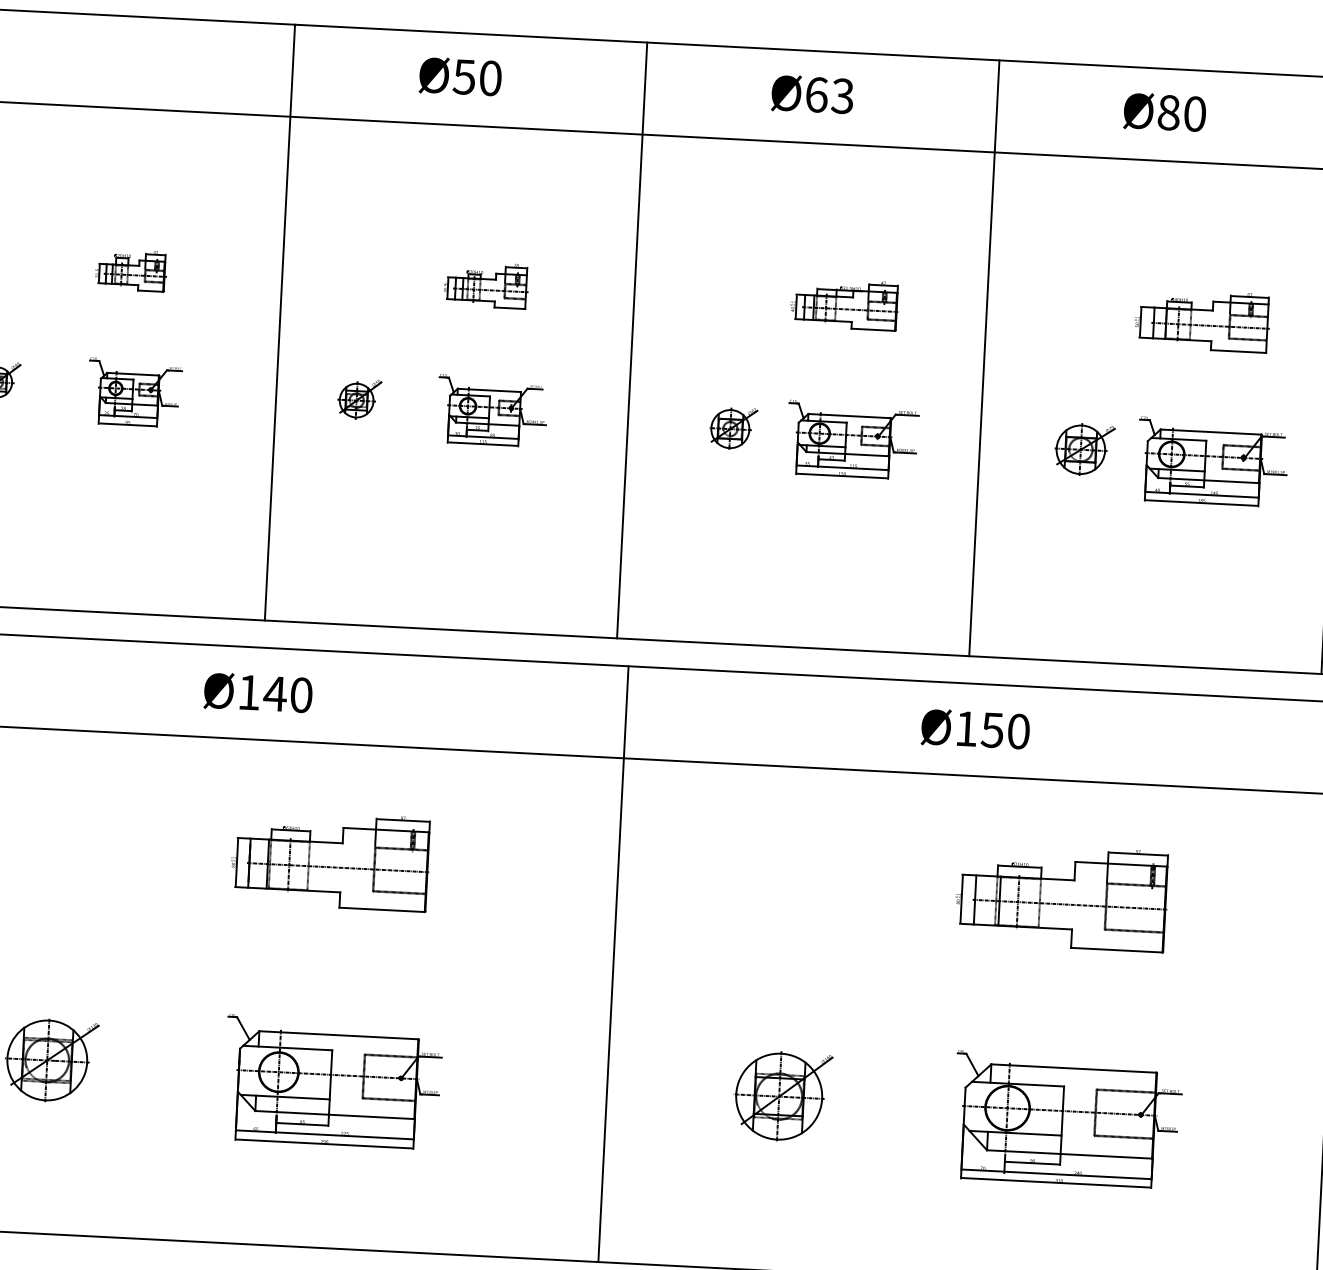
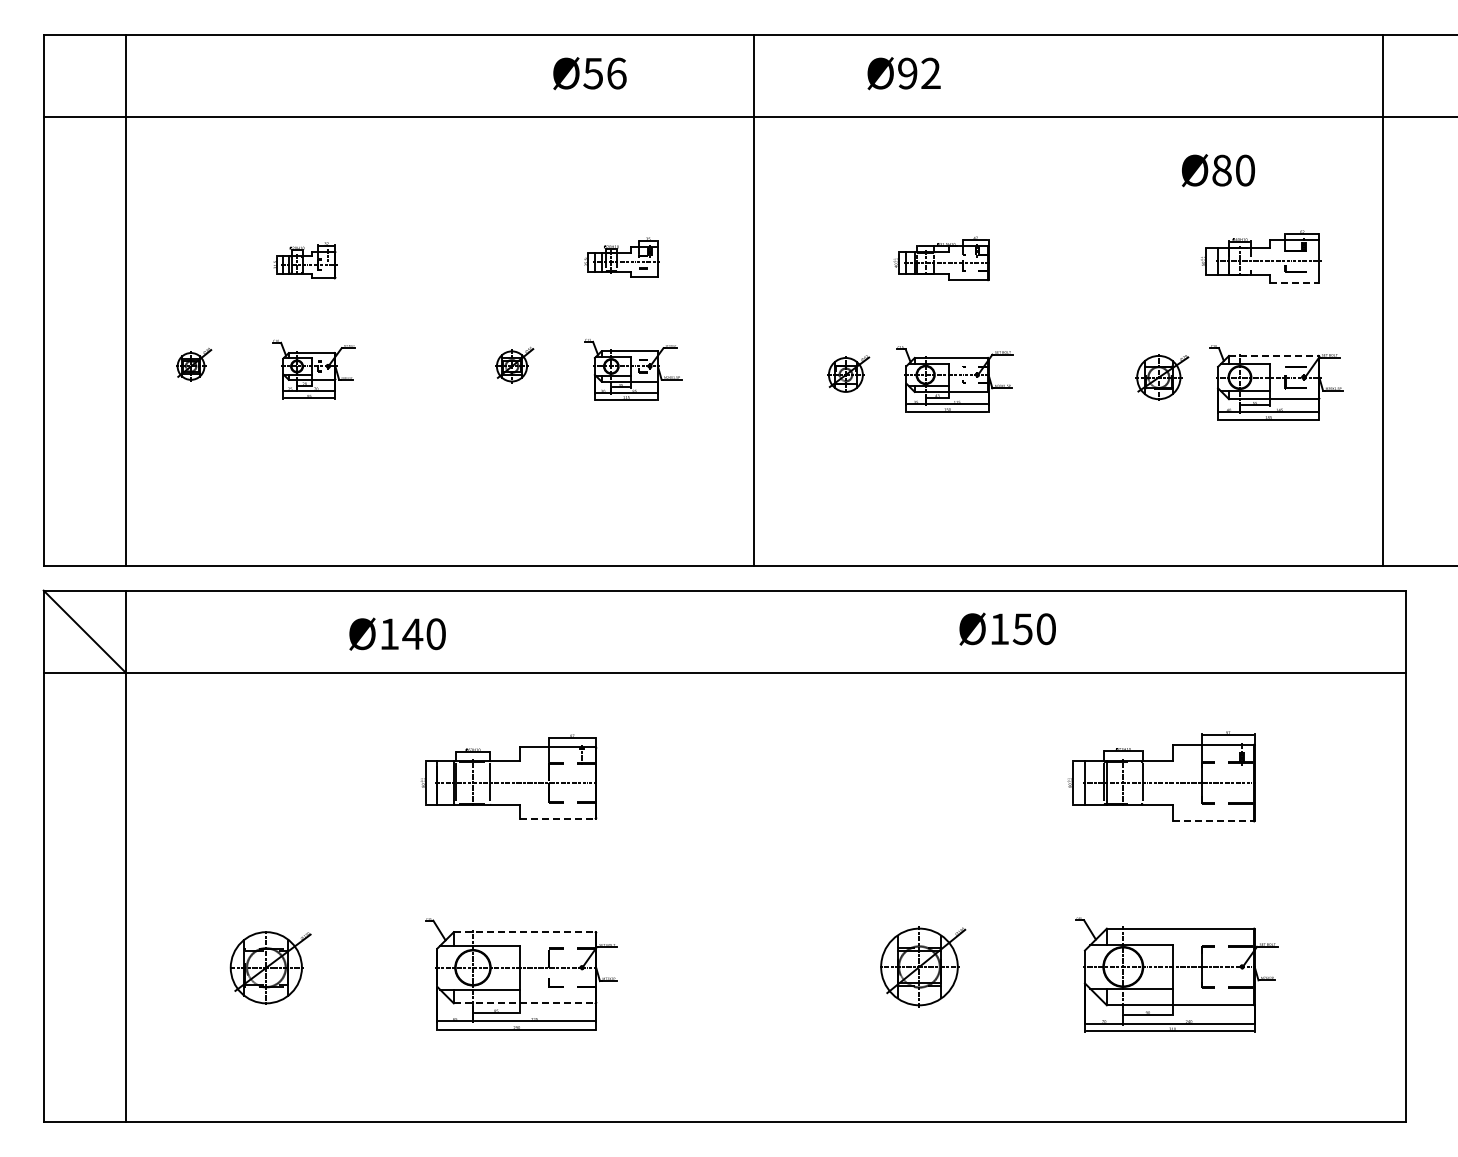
text: (490, 78) -> (616, 73), Ø50 -> Ø56
text: (829, 95) -> (919, 73), Ø63 -> Ø92
text: (1164, 112) -> (1218, 170), moved
line: (280, 322) -> (440, 300), removed
line: (1238, 352) -> (1294, 283), solid -> dashed
line: (984, 358) -> (1068, 300), removed
line: (1210, 431) -> (1273, 355), solid -> dashed
text: (258, 692) -> (397, 633), moved
text: (975, 728) -> (1007, 628), moved
line: (383, 909) -> (558, 818), solid -> dashed
line: (1116, 950) -> (1213, 821), solid -> dashed
line: (612, 964) -> (765, 856), removed
line: (338, 1035) -> (524, 932), solid -> dashed
line: (334, 1115) -> (524, 1003), solid -> dashed

